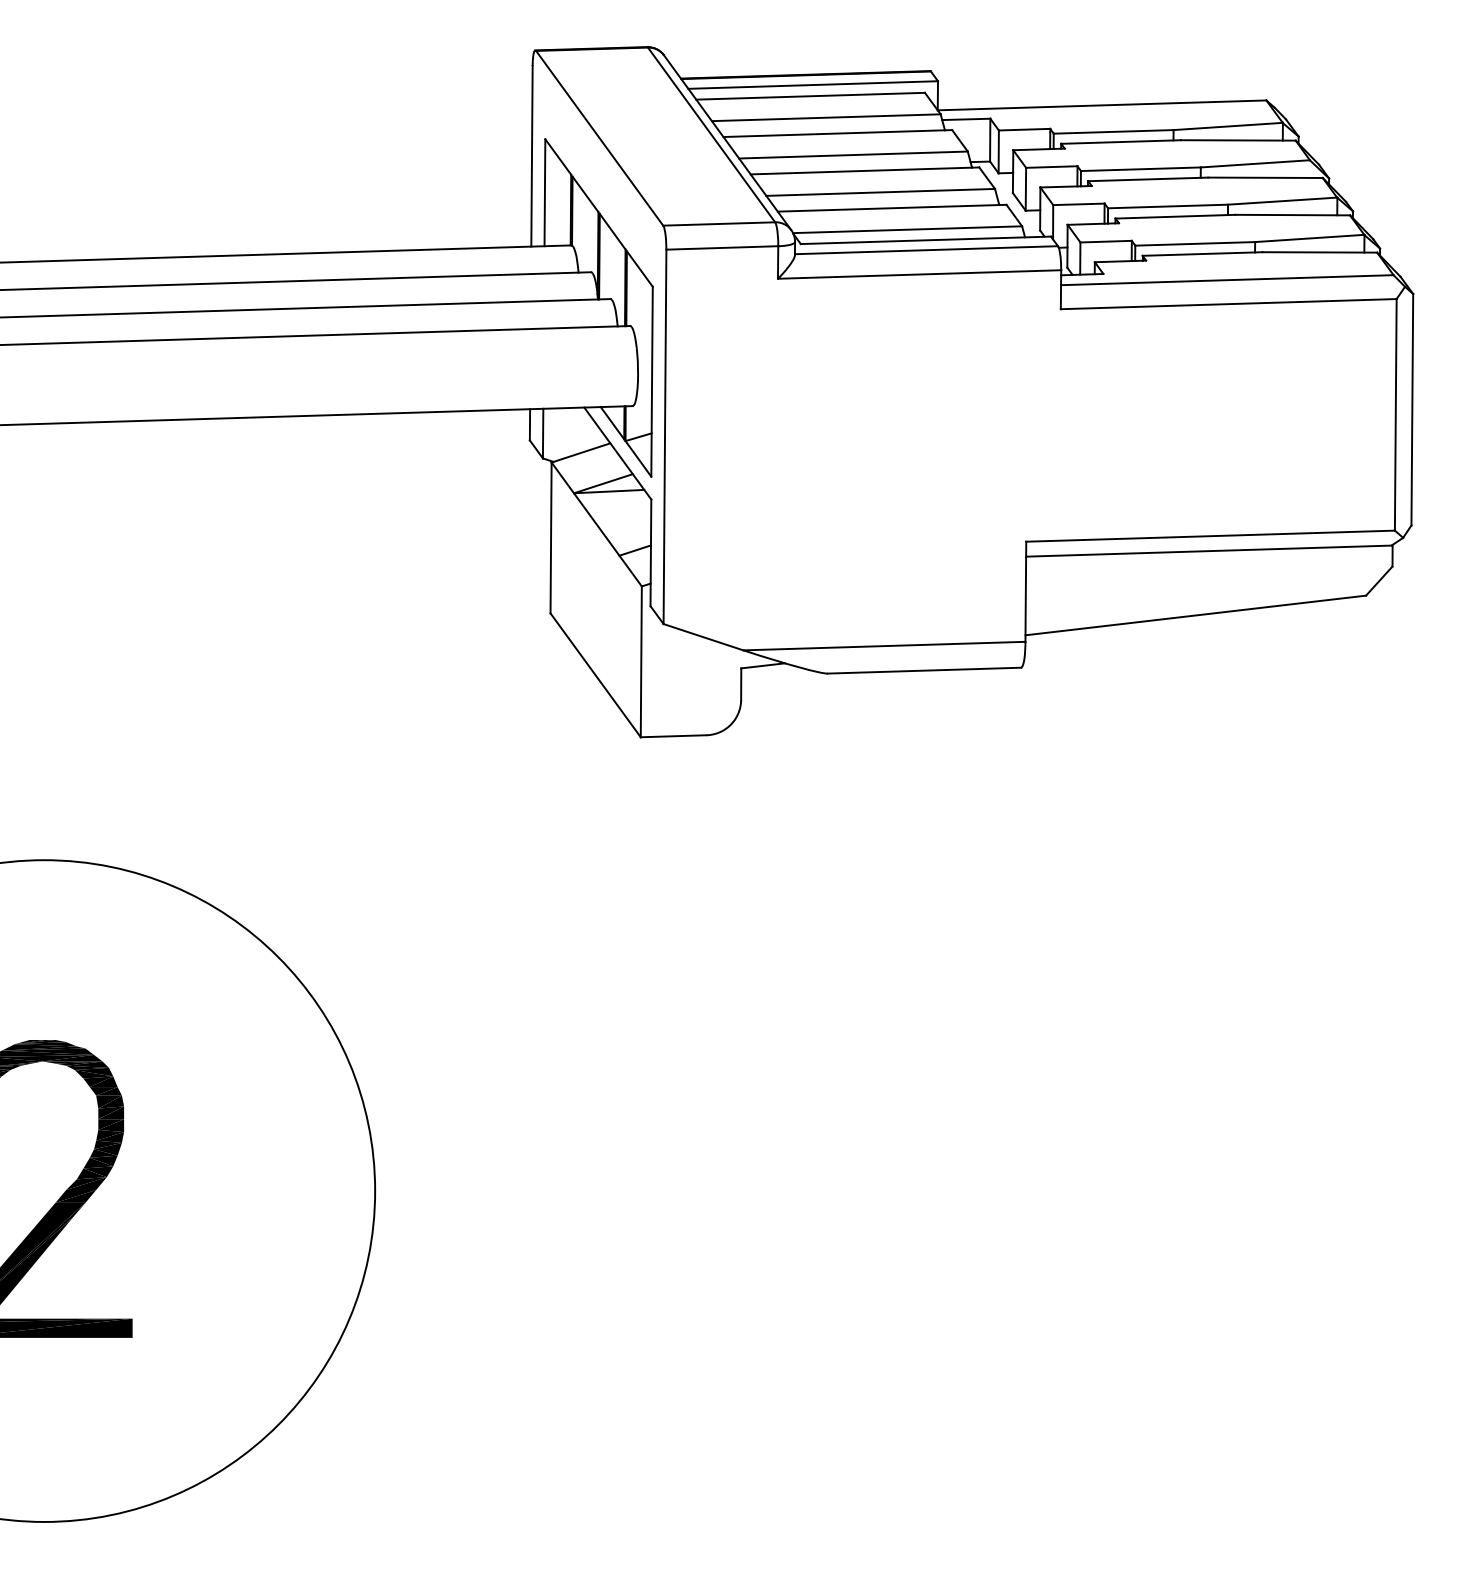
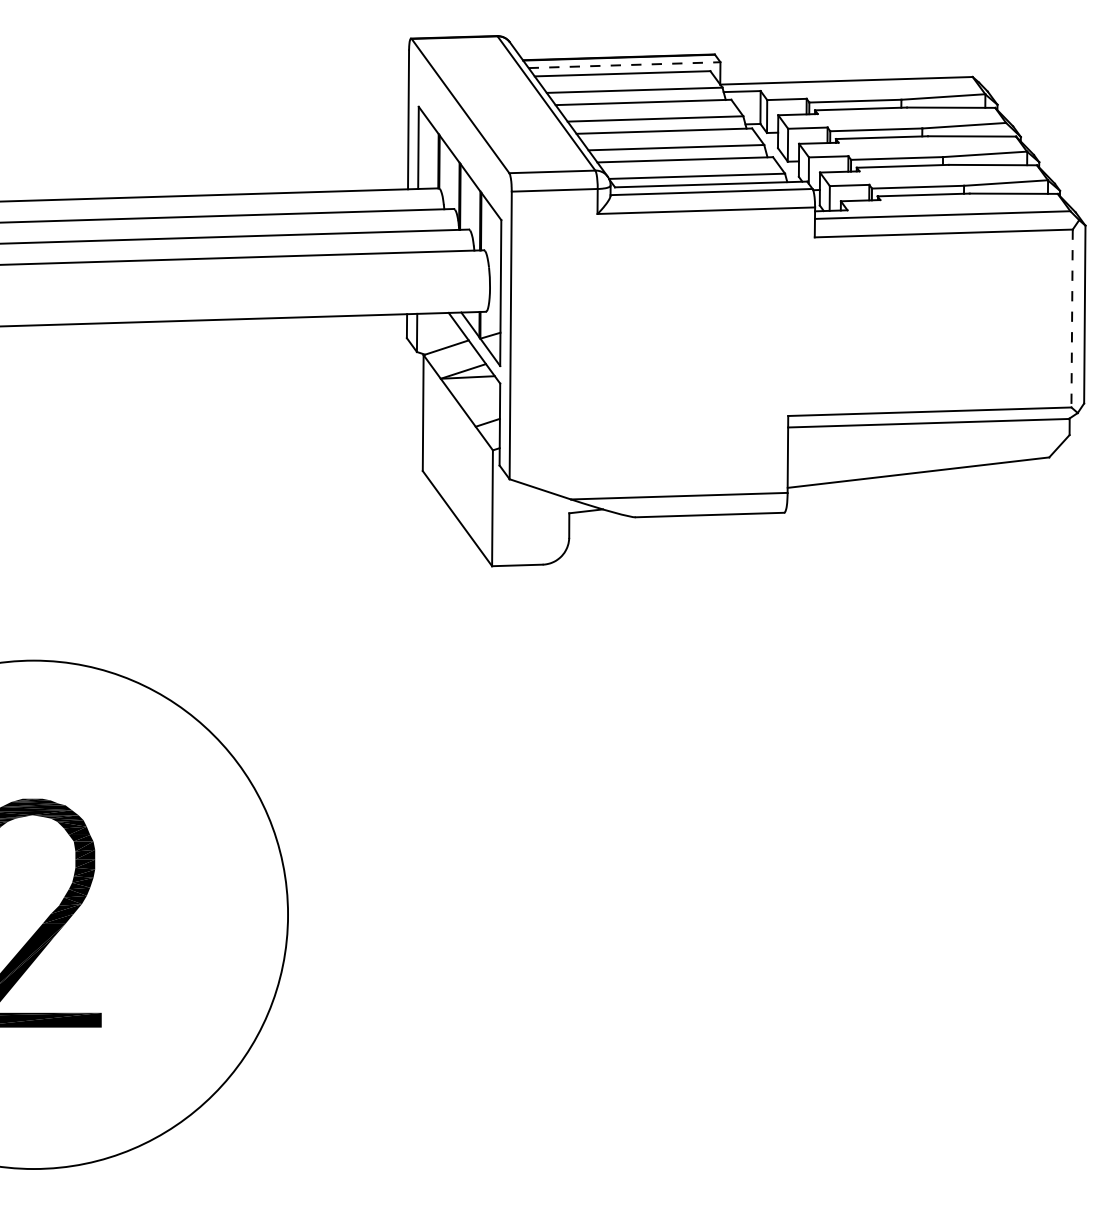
line: (813, 85) -> (624, 65), solid -> dashed
line: (1395, 414) -> (1071, 318), solid -> dashed

